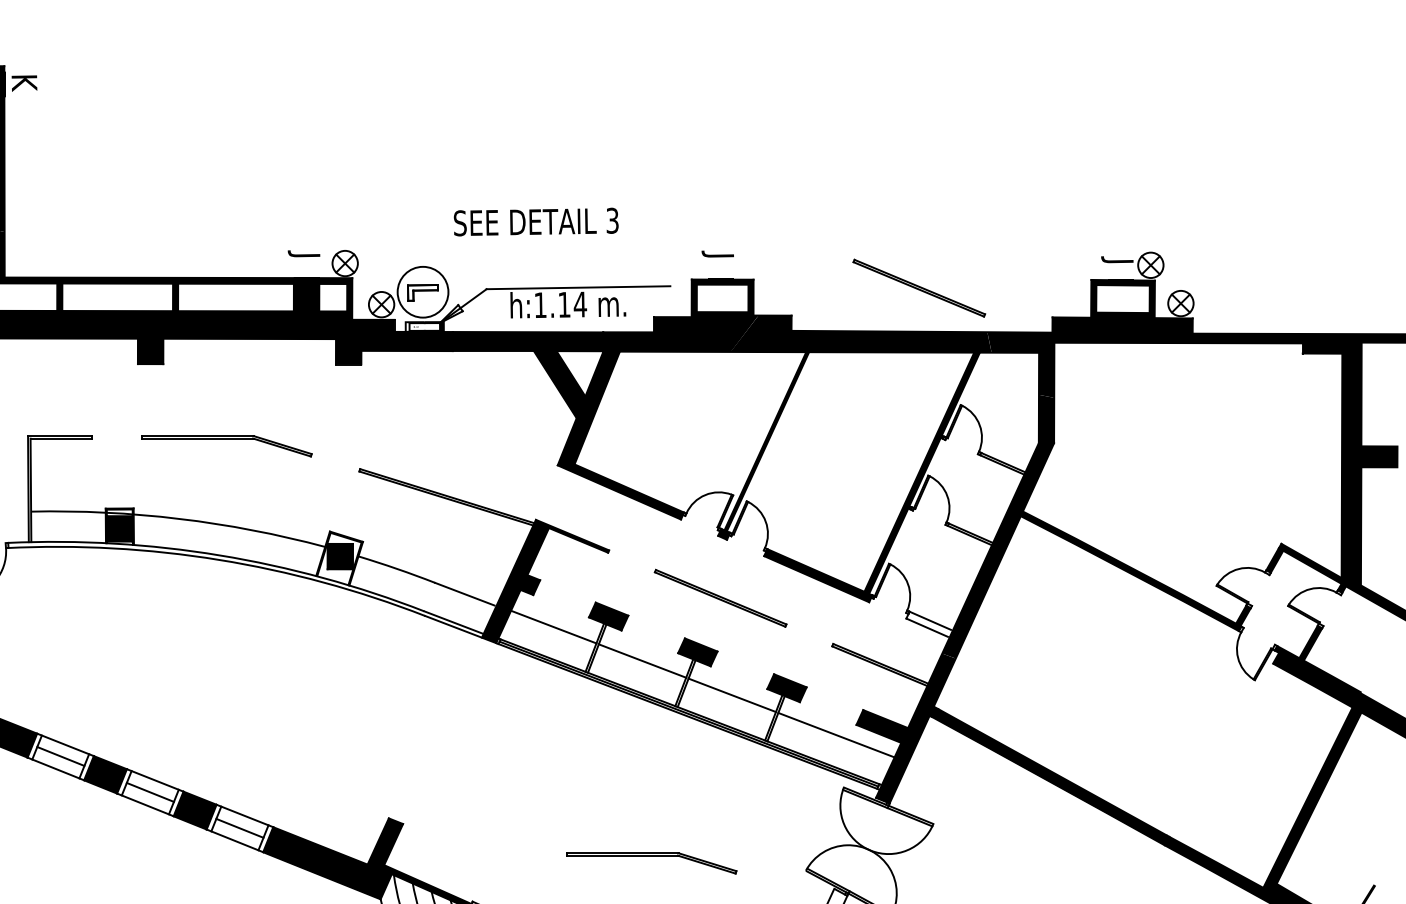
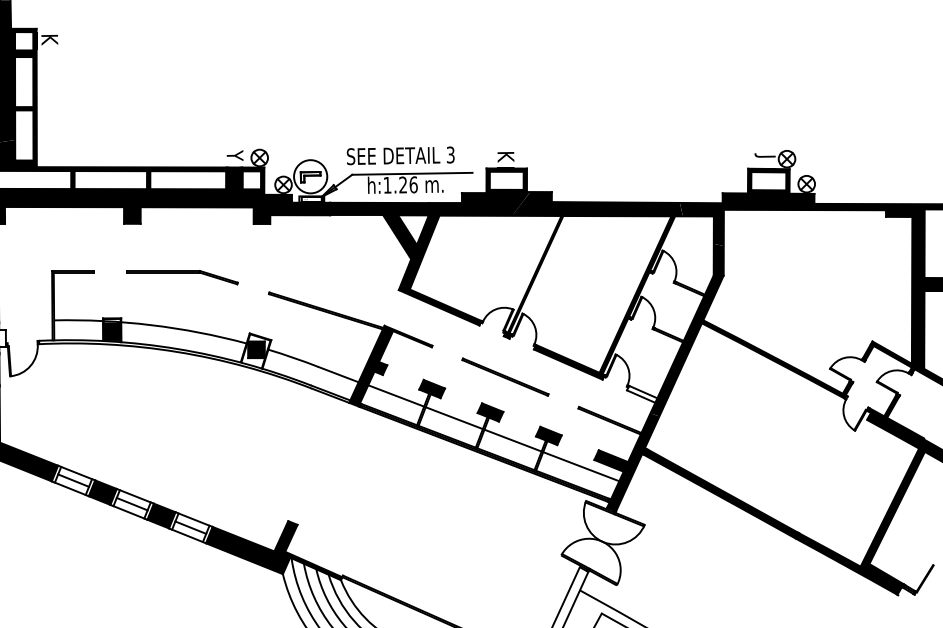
text: (535, 221) -> (400, 155), moved
text: (303, 258) -> (232, 154), J -> Y
text: (717, 259) -> (503, 155), J -> K
line: (919, 287) -> (635, 173), removed
text: (572, 304) -> (408, 184), h:1.14 -> h:1.26
part: (651, 863) -> (460, 550), removed

